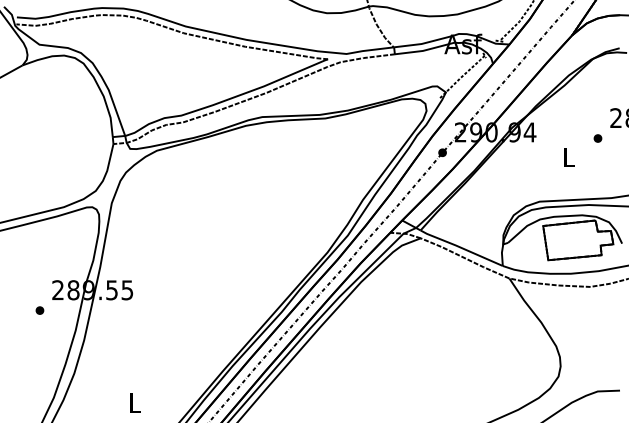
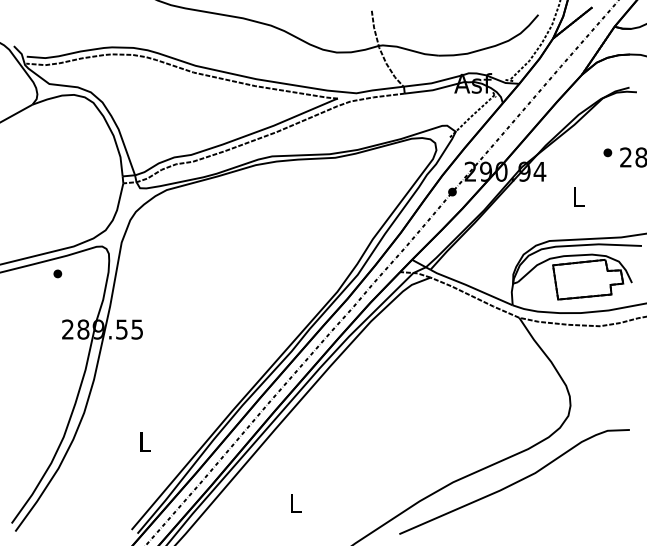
part: (597, 138) -> (607, 152), moved
part: (39, 310) -> (57, 273), moved

